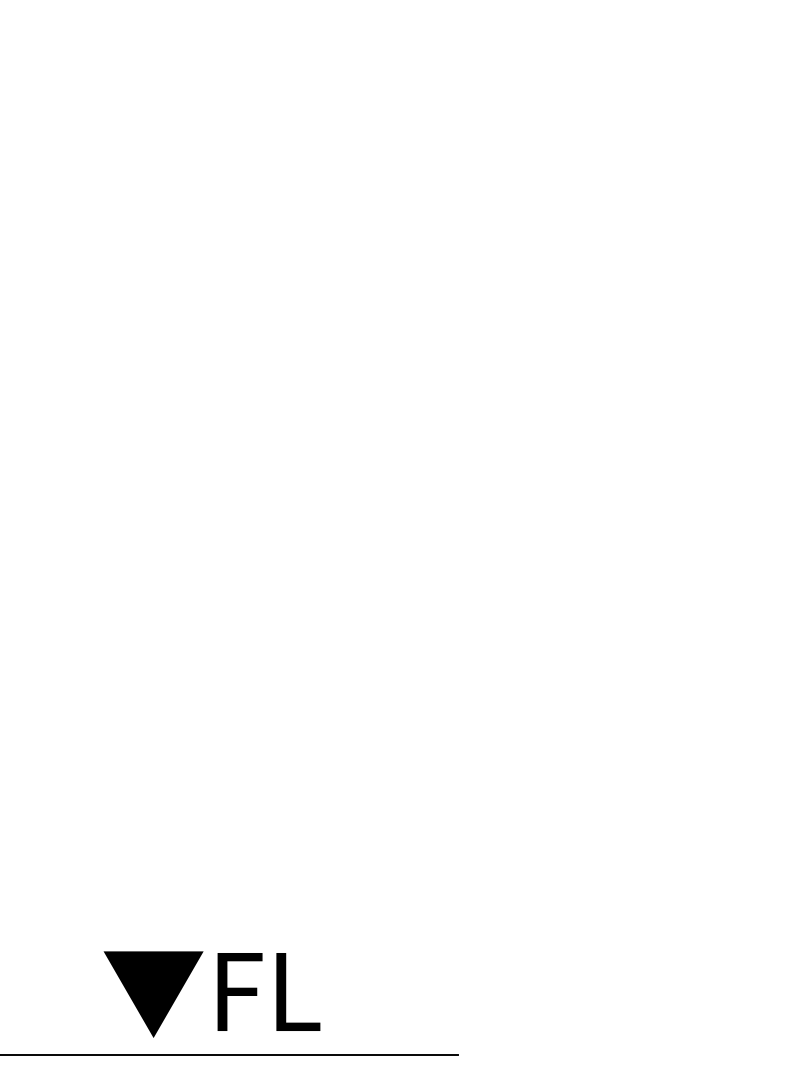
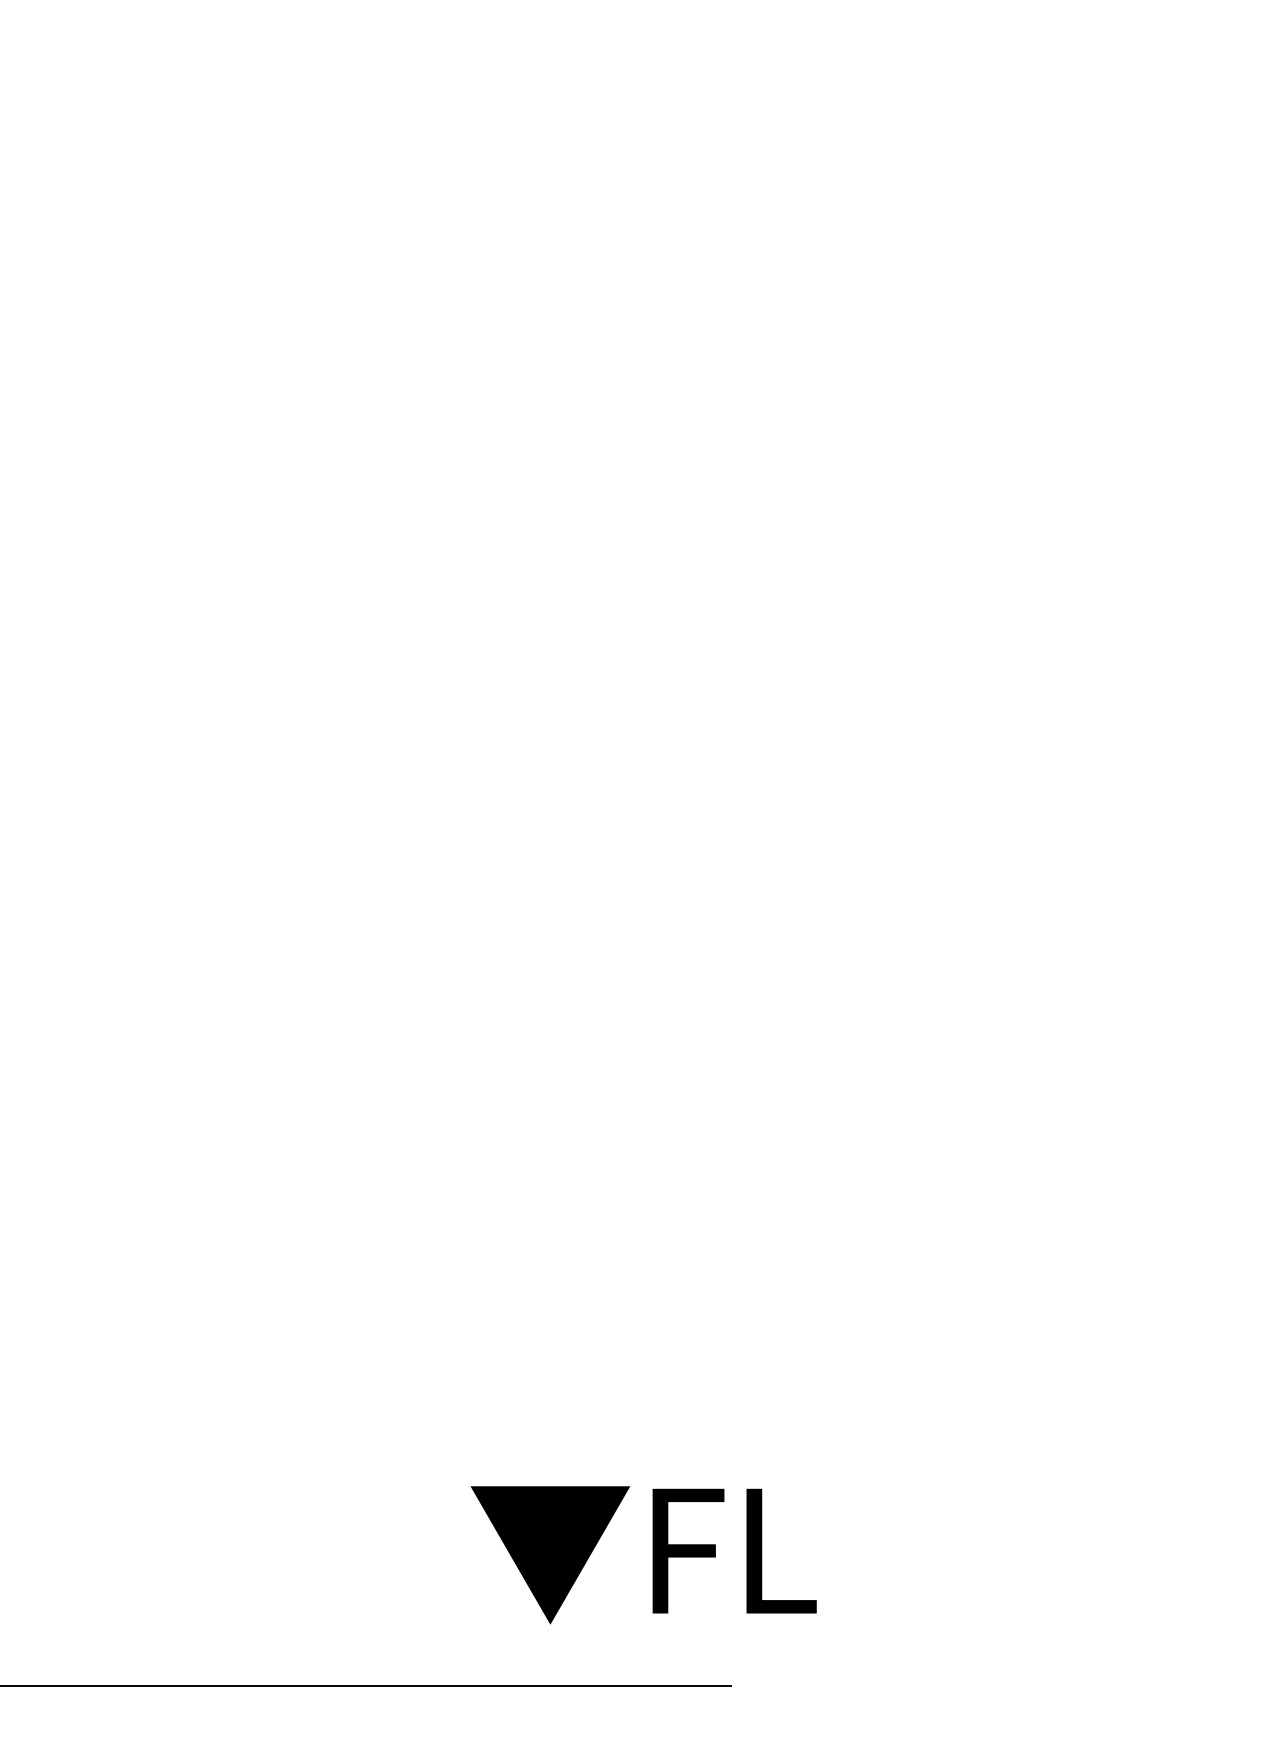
text: (211, 994) -> (642, 1555), moved

